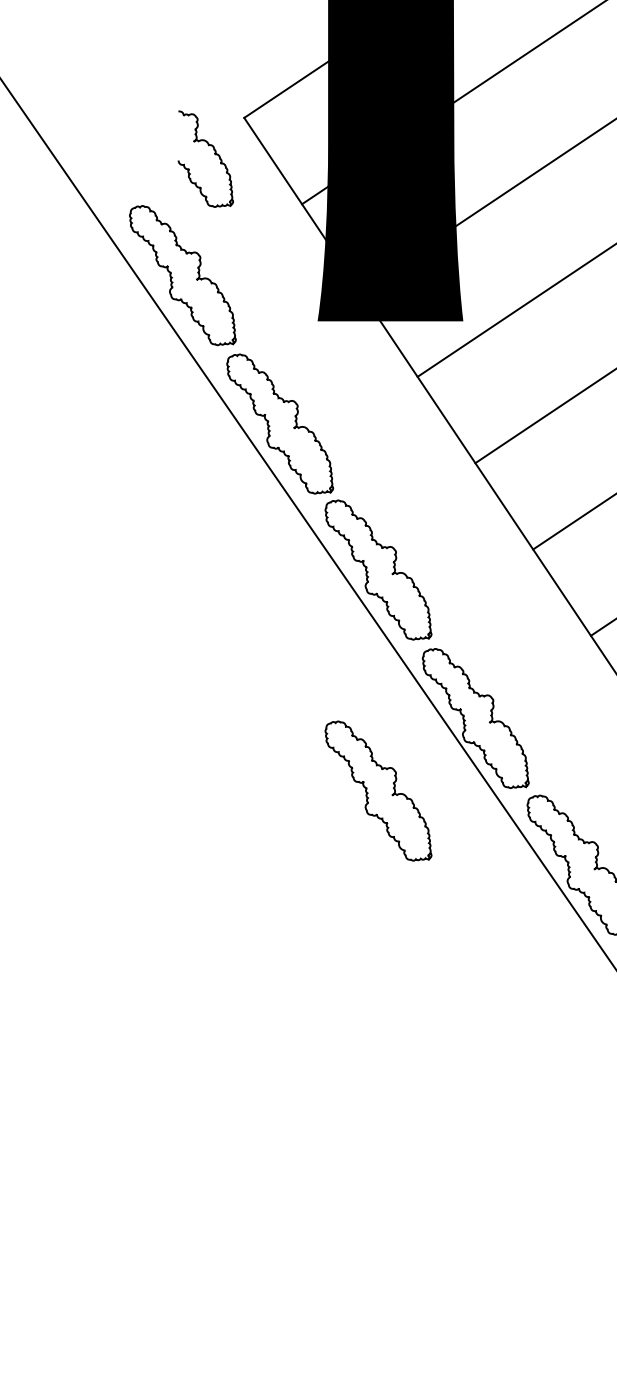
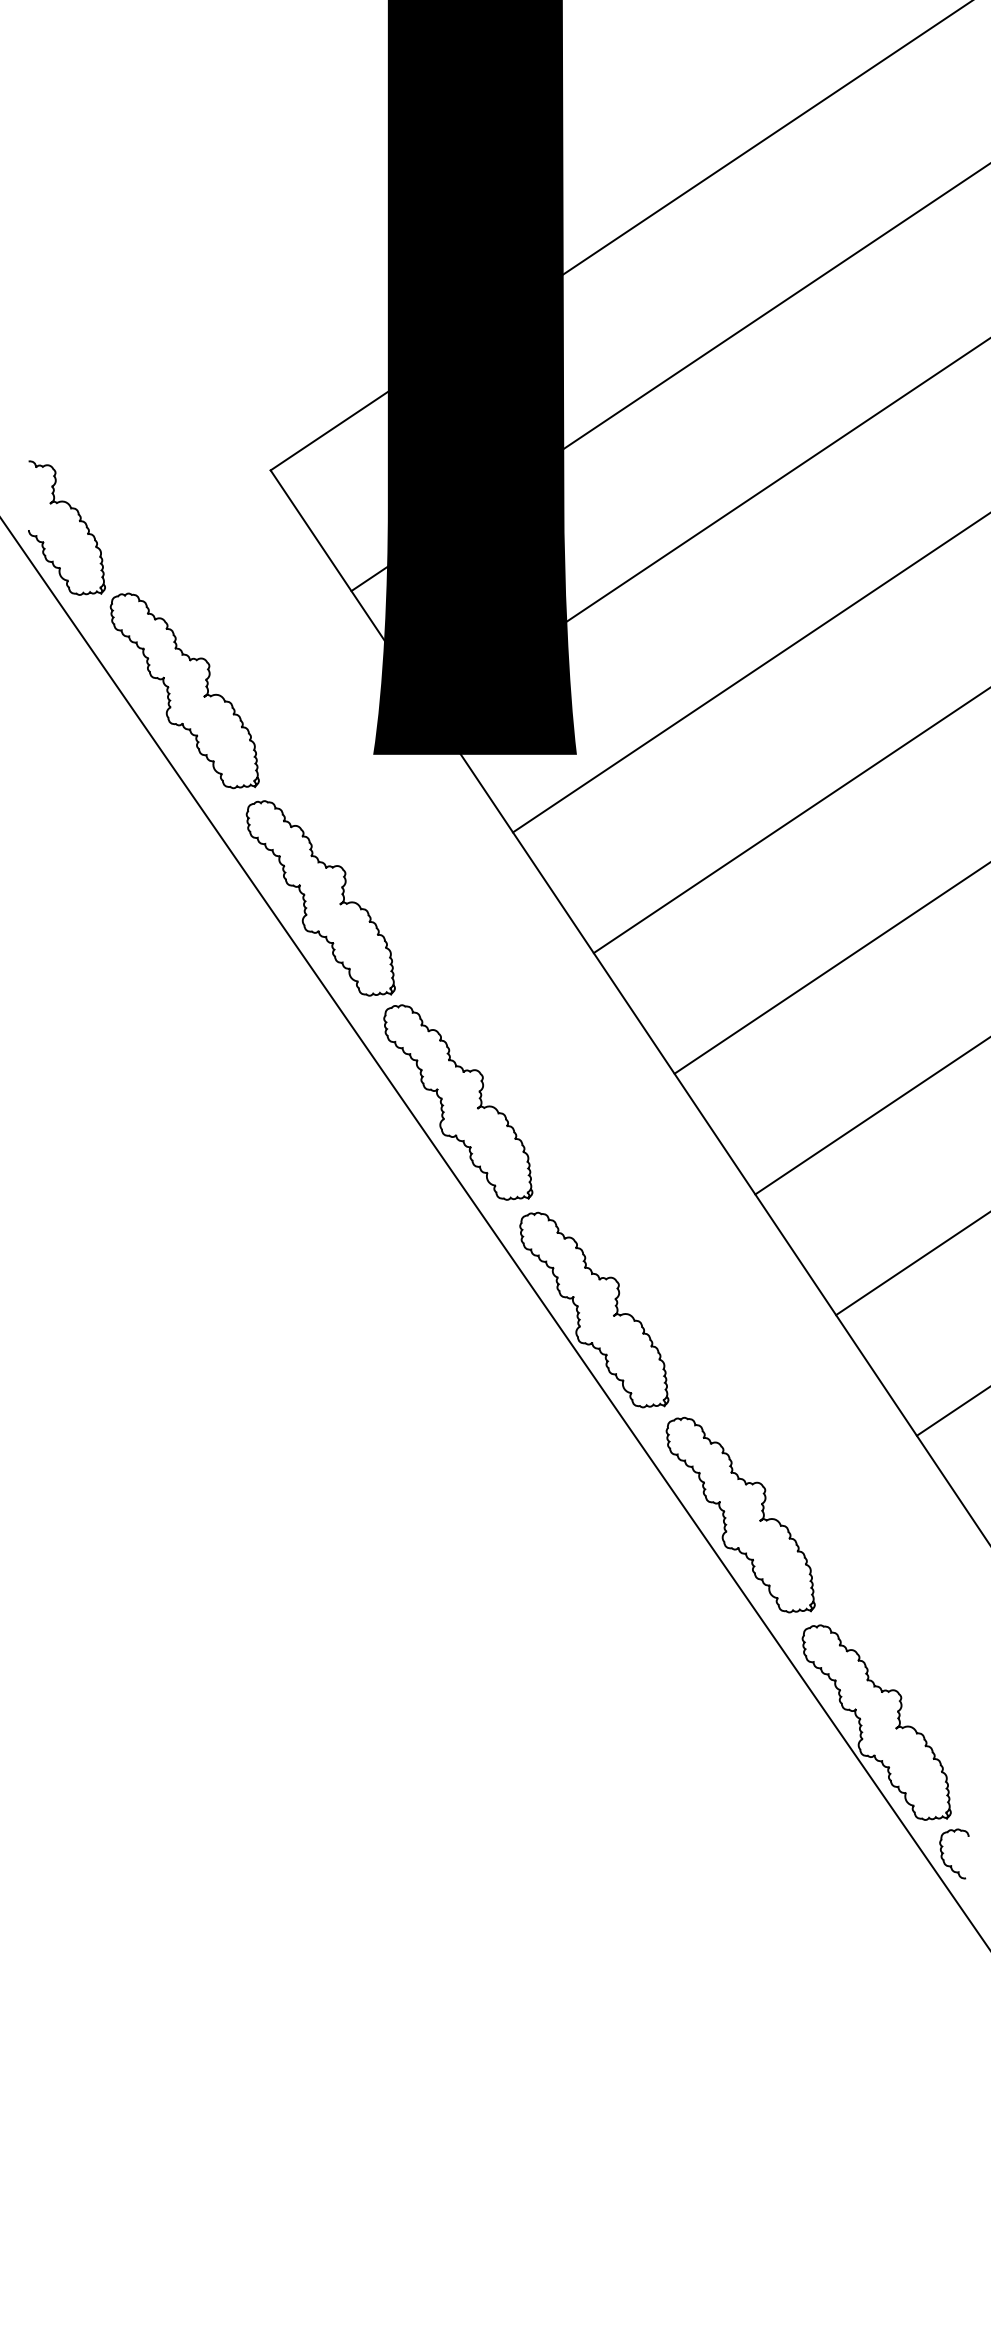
part: (214, 153) -> (78, 520), moved
curve: (368, 793) -> (444, 1414), removed

